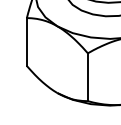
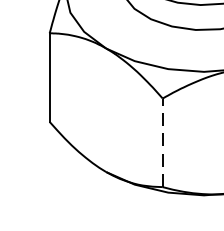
line: (87, 77) -> (161, 143), solid -> dashed

